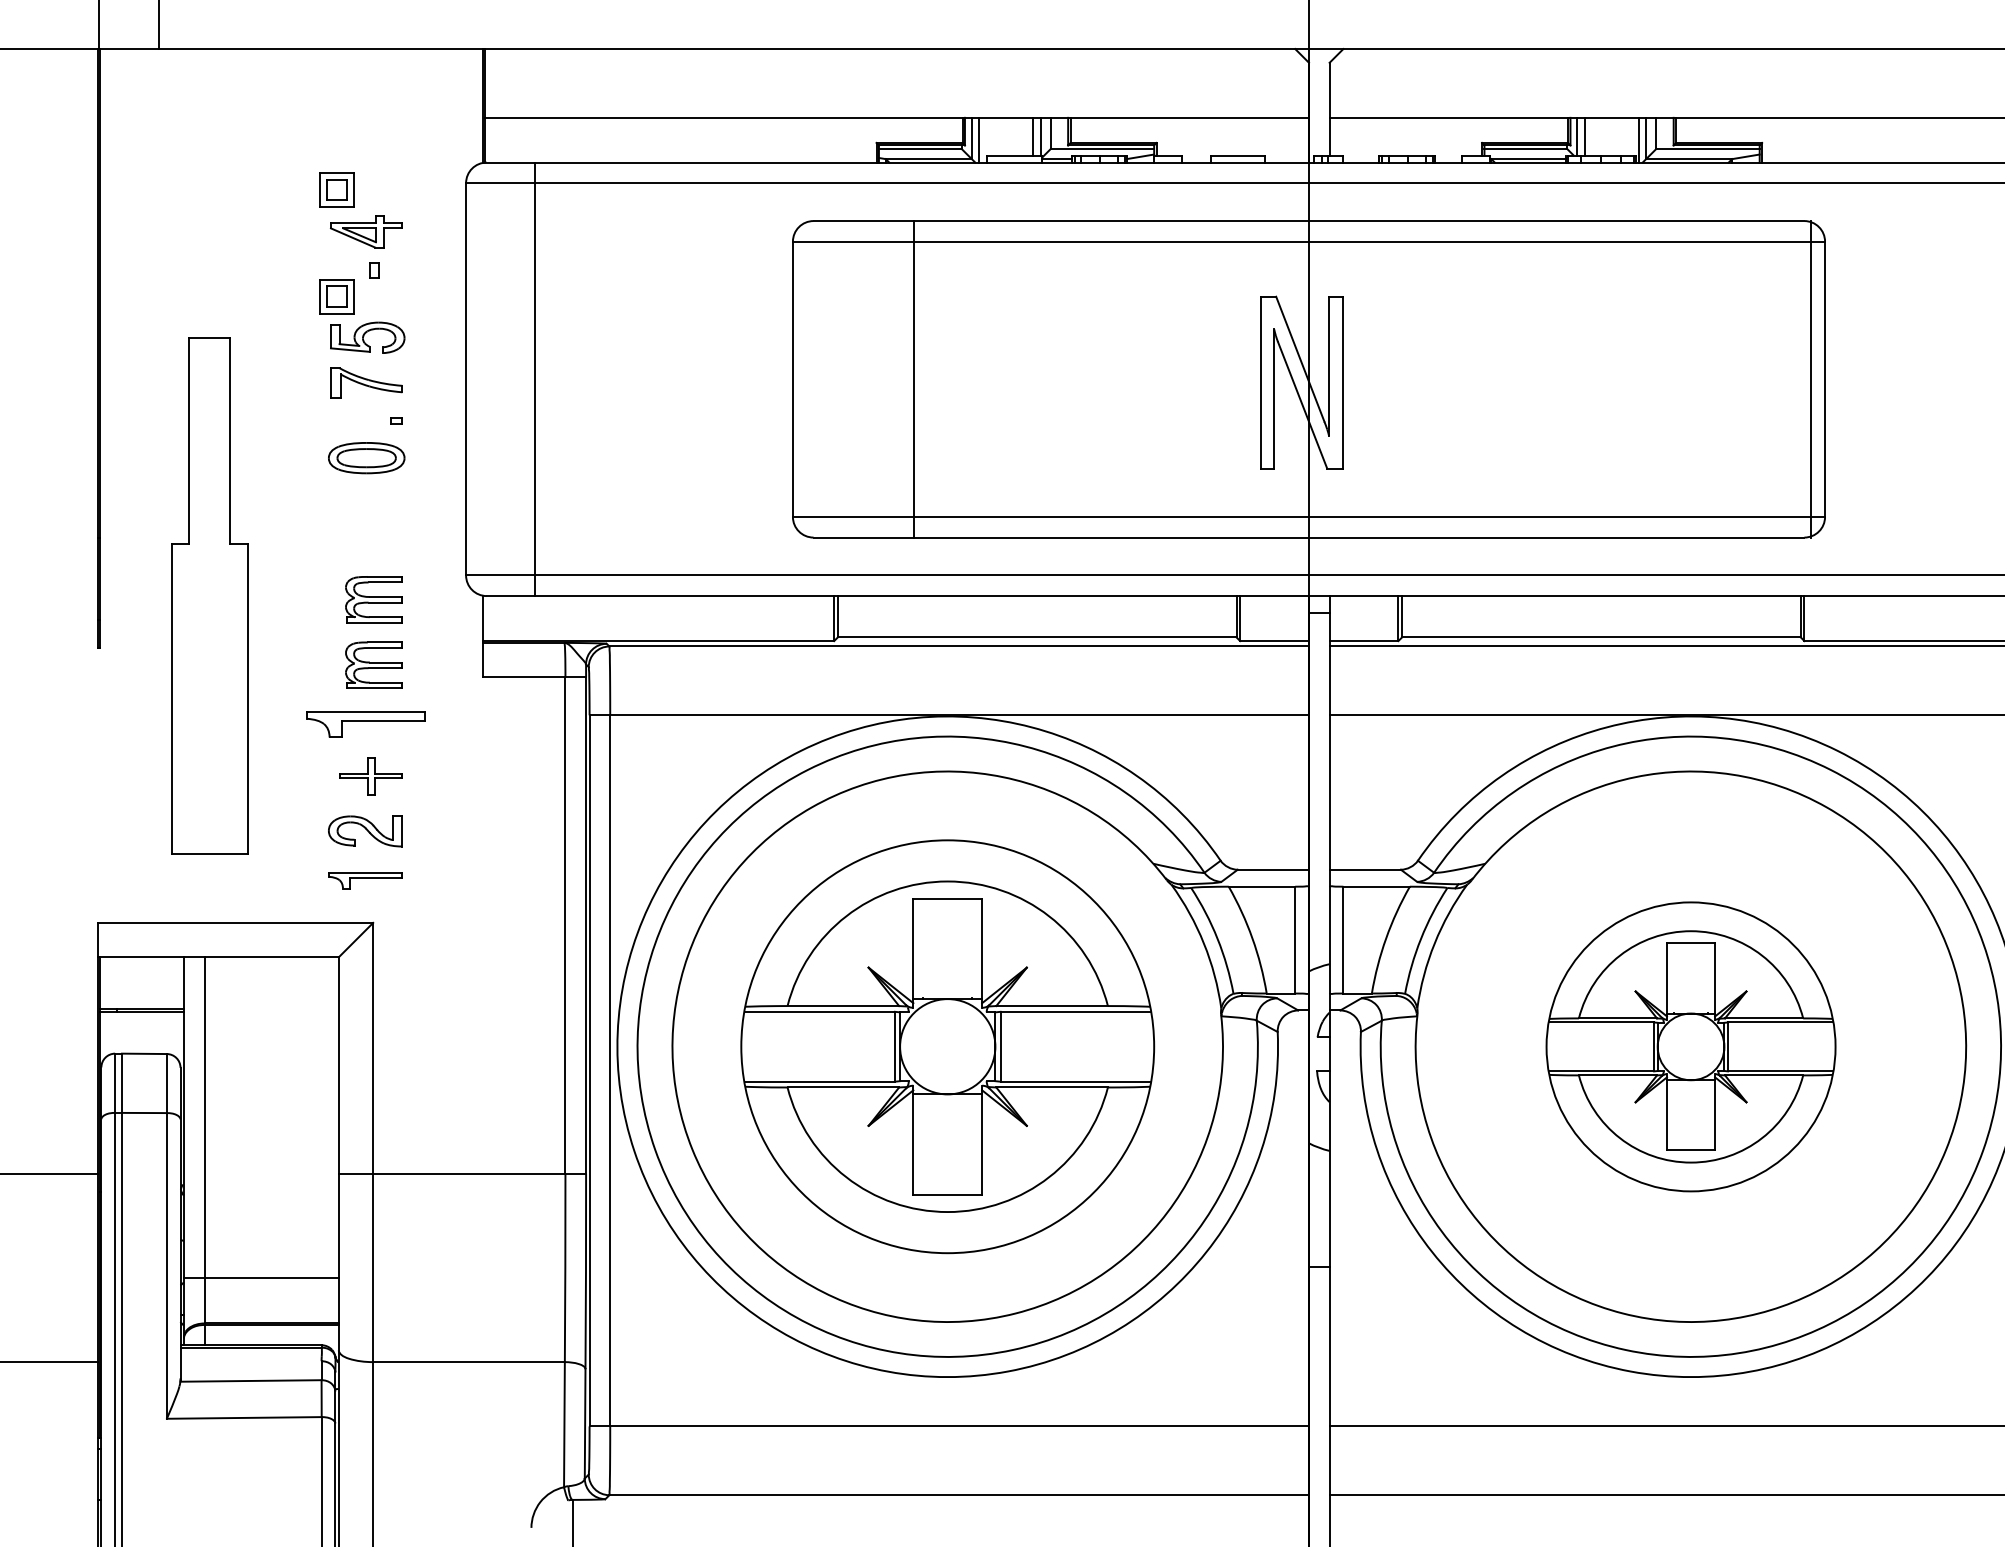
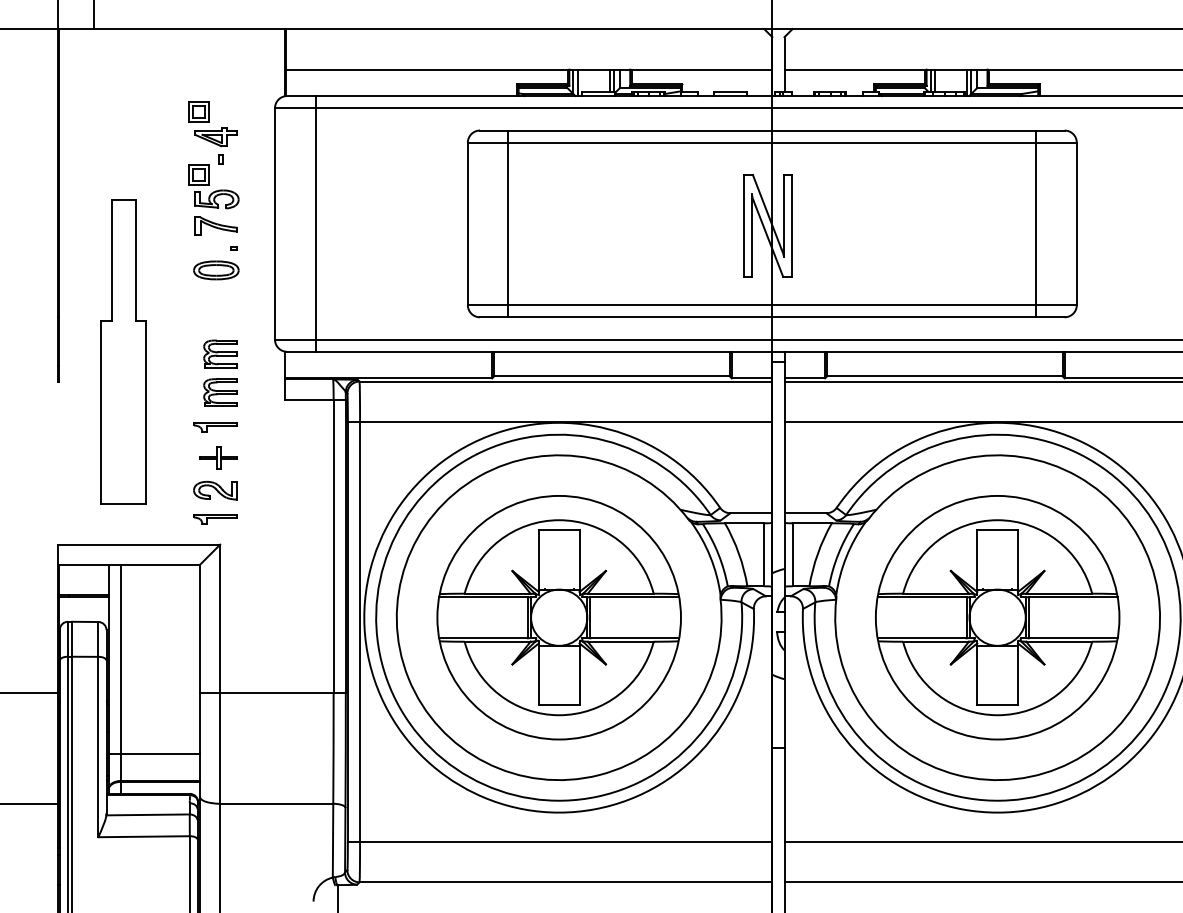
line: (914, 378) -> (508, 223), moved
line: (1810, 378) -> (1036, 223), moved
part: (365, 724) -> (215, 427), size x0.62
part: (1690, 1046) -> (997, 617), size x1.43

